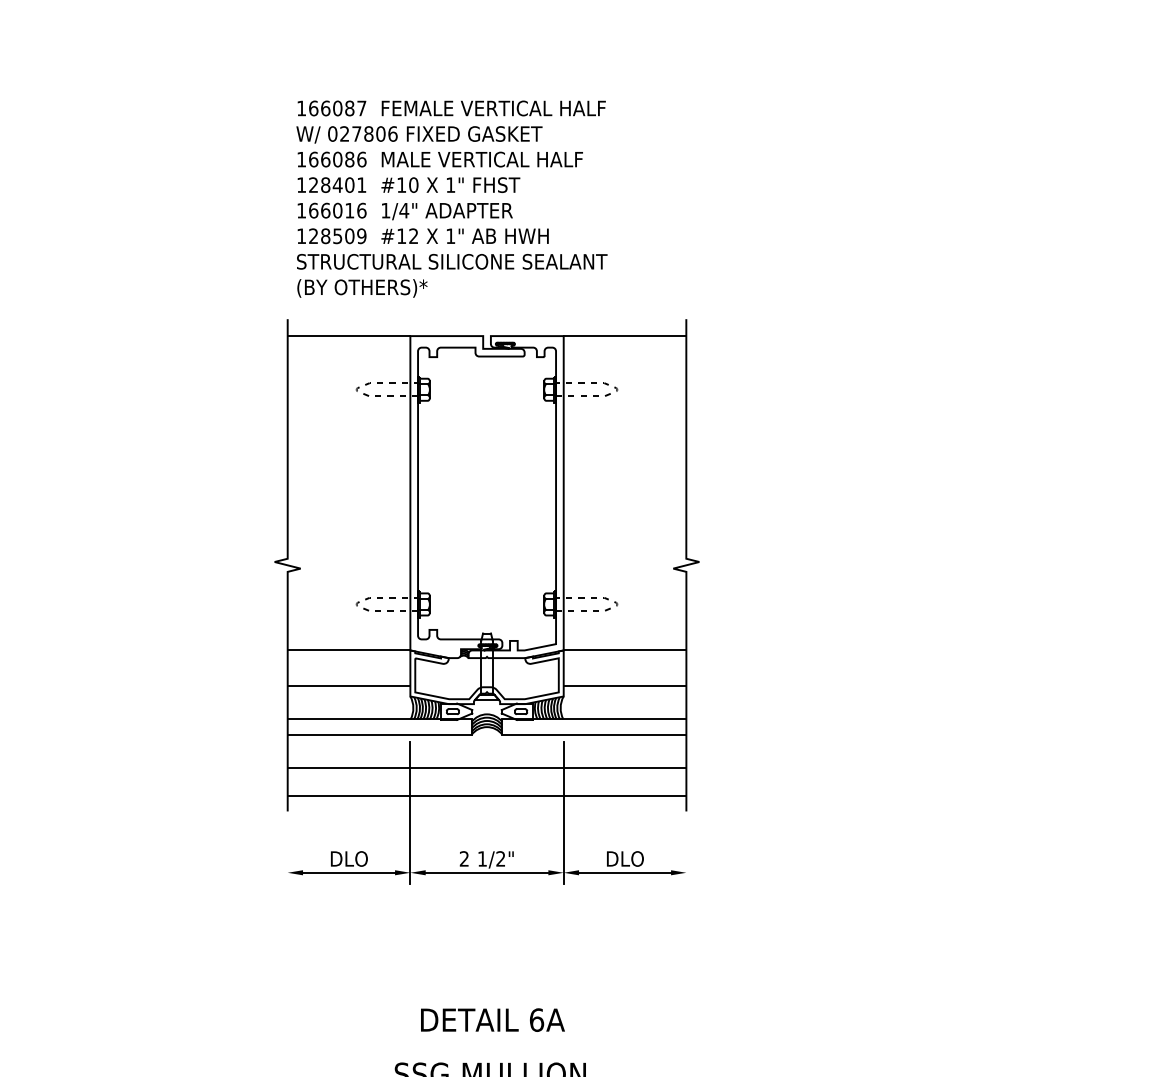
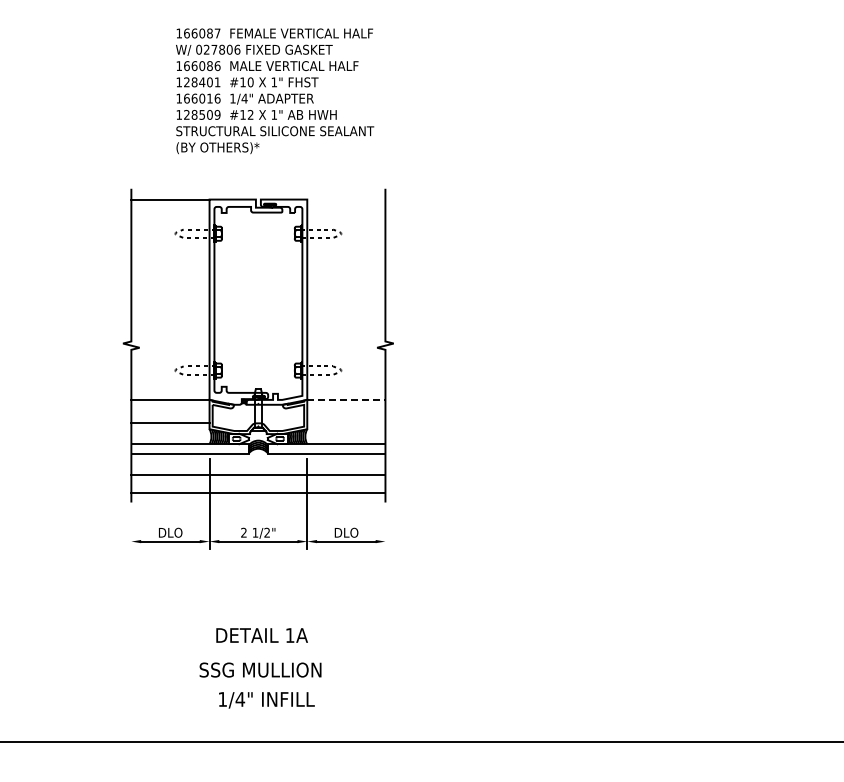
text: (452, 199) -> (275, 91), moved
line: (625, 335) -> (346, 199), removed
line: (625, 649) -> (346, 399), solid -> dashed
line: (625, 685) -> (346, 422), removed
text: (535, 1020) -> (289, 635), 6A -> 1A

